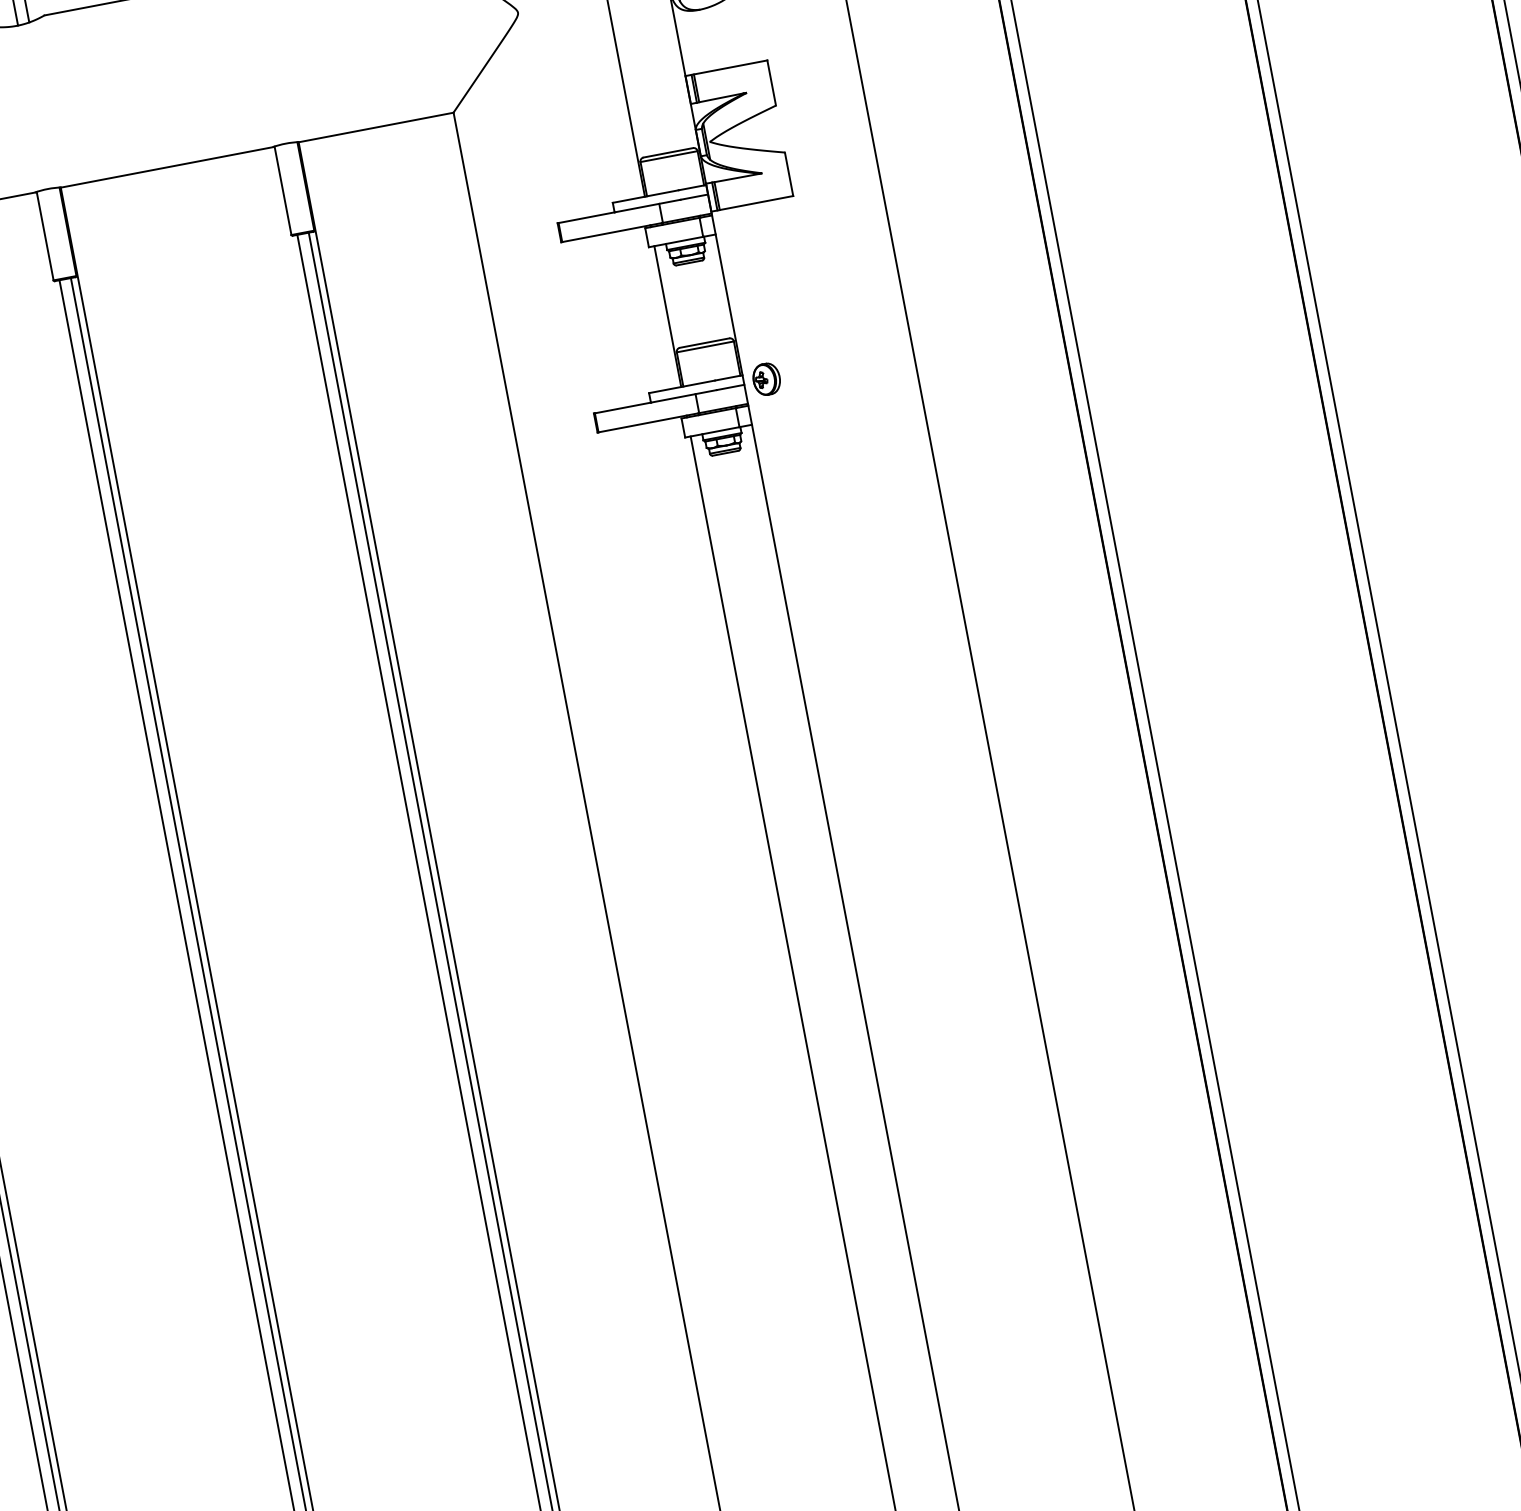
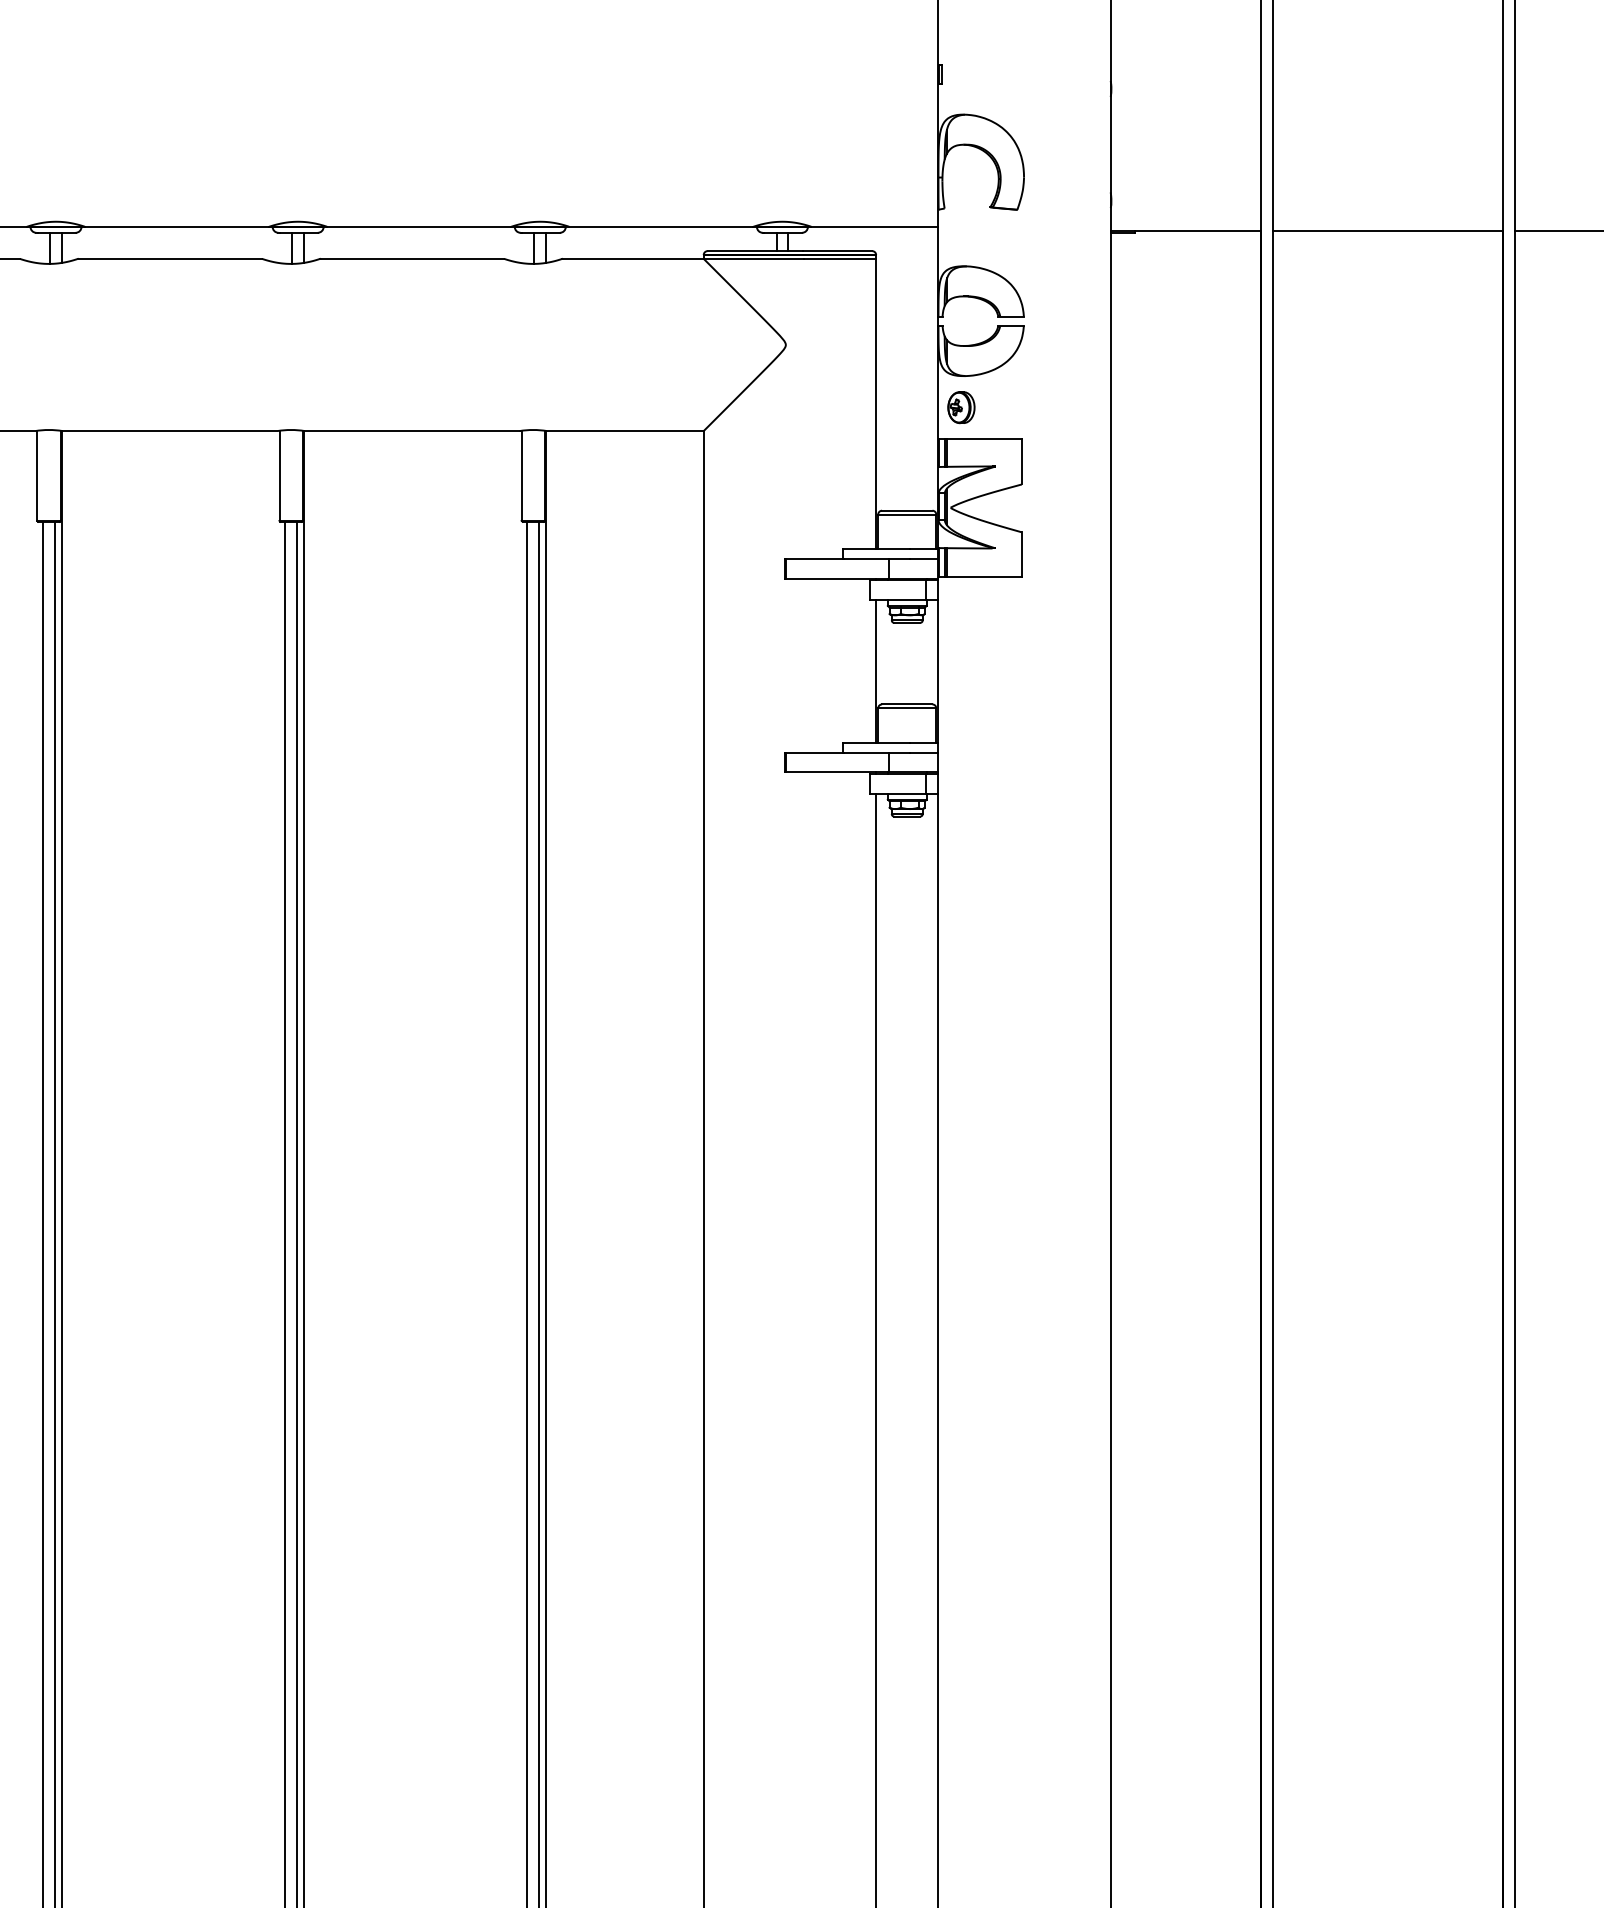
part: (766, 379) -> (961, 407), moved

